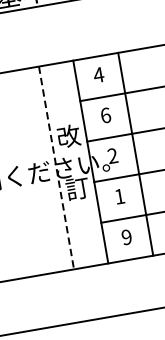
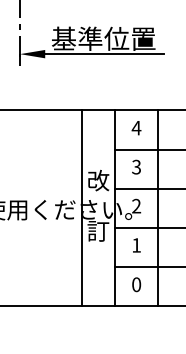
text: (105, 114) -> (136, 166), 6 -> 3
line: (56, 168) -> (81, 208), dashed -> solid
text: (126, 237) -> (136, 284), 9 -> 0

